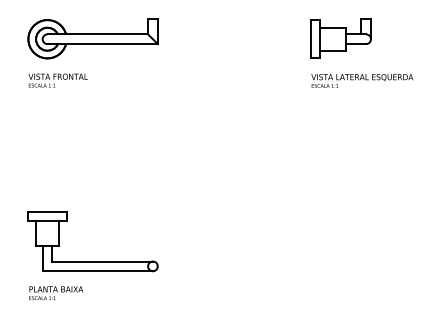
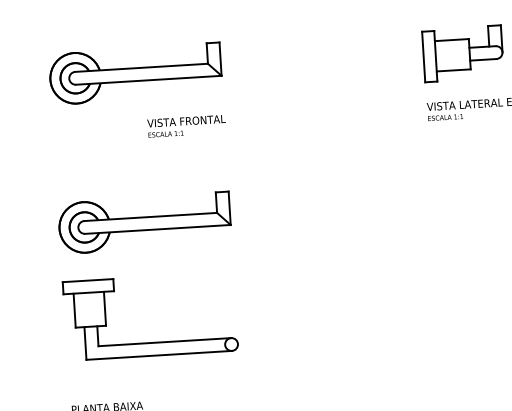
text: (57, 80) -> (185, 126), moved
part: (92, 151) -> (144, 222), added
part: (92, 261) -> (151, 342), moved

